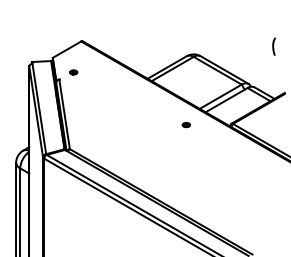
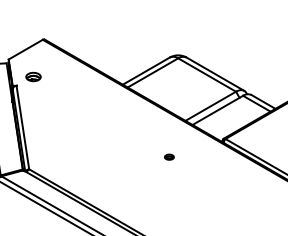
line: (273, 46) -> (274, 45), removed
part: (73, 72) -> (33, 77), size x1.6
part: (185, 125) -> (168, 157), moved

